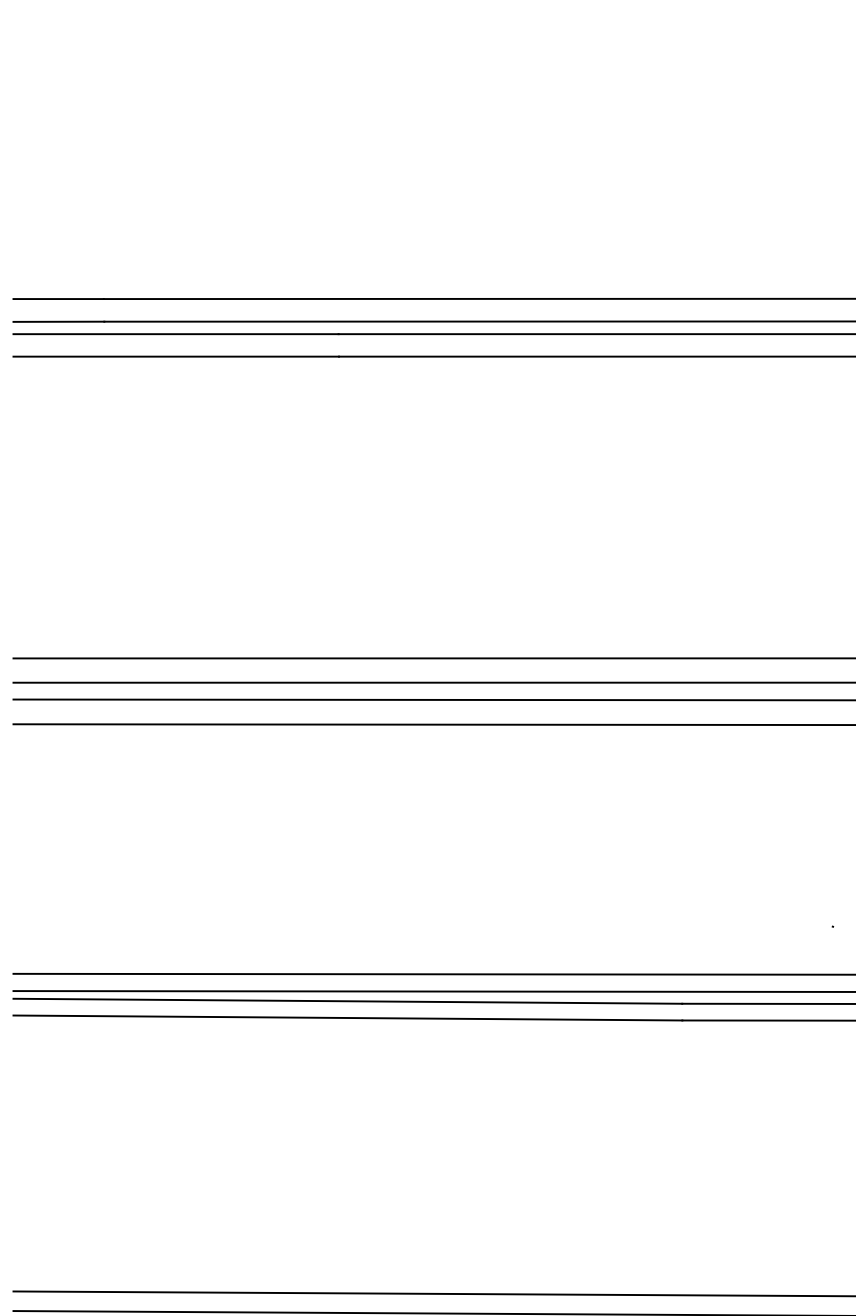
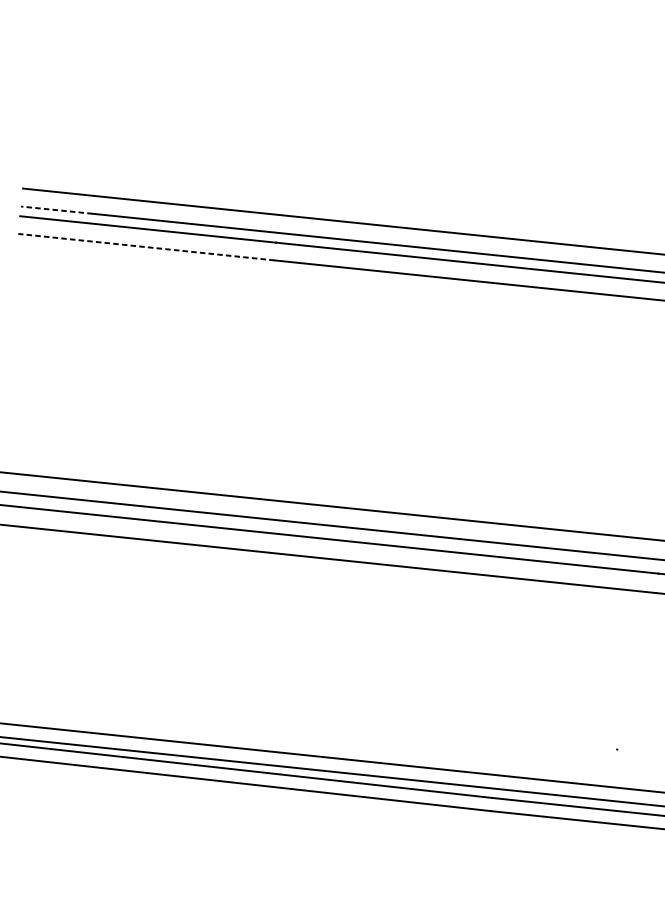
line: (58, 321) -> (56, 209), solid -> dashed
line: (176, 356) -> (146, 247), solid -> dashed

